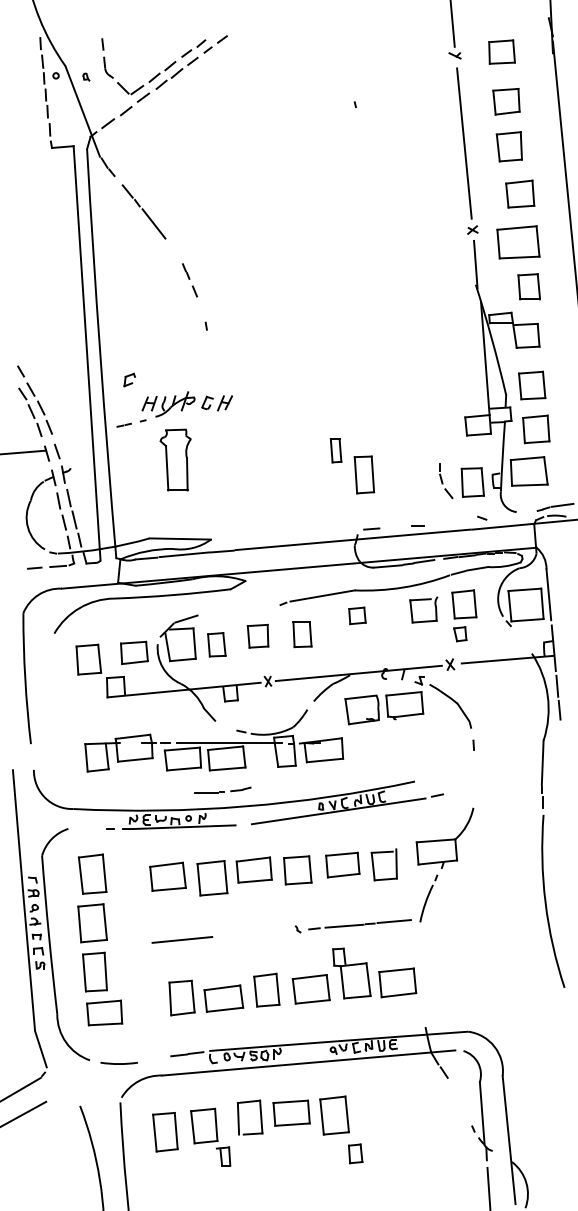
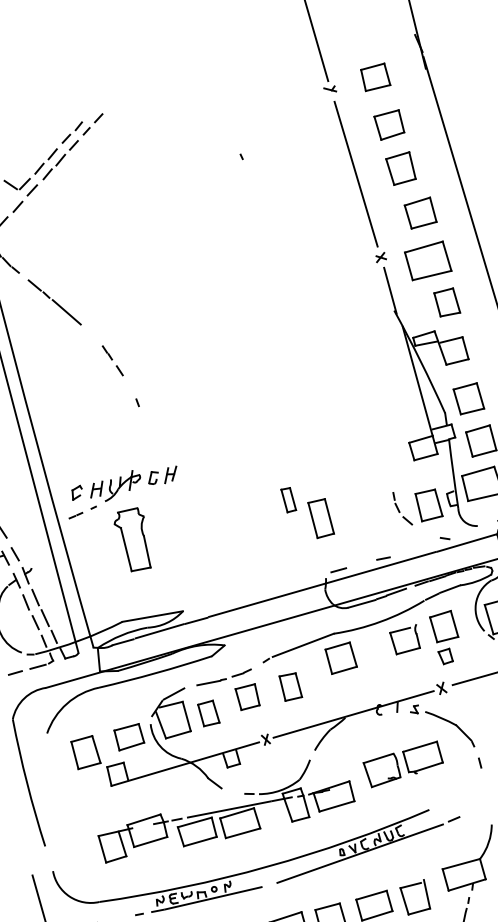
part: (129, 379) -> (76, 492), moved
part: (357, 615) -> (341, 657), size x1.67
part: (384, 708) -> (403, 764), moved
part: (222, 789) -> (223, 676), moved

